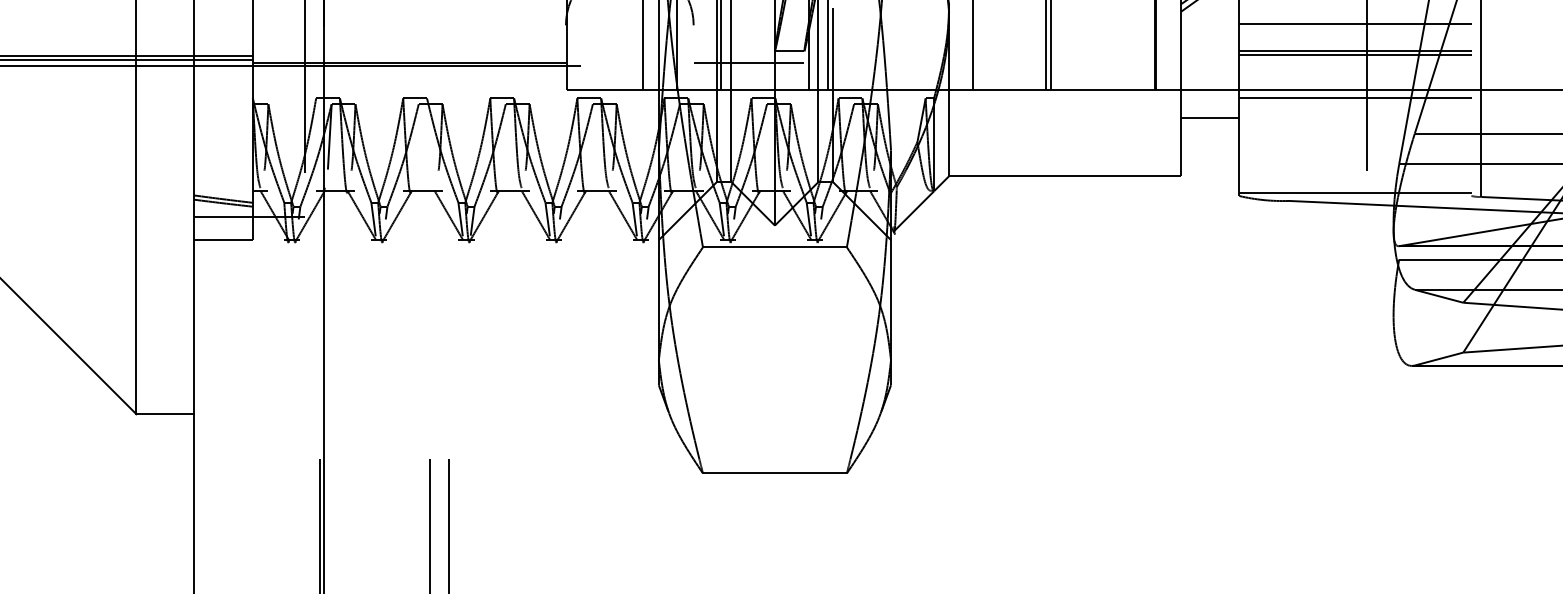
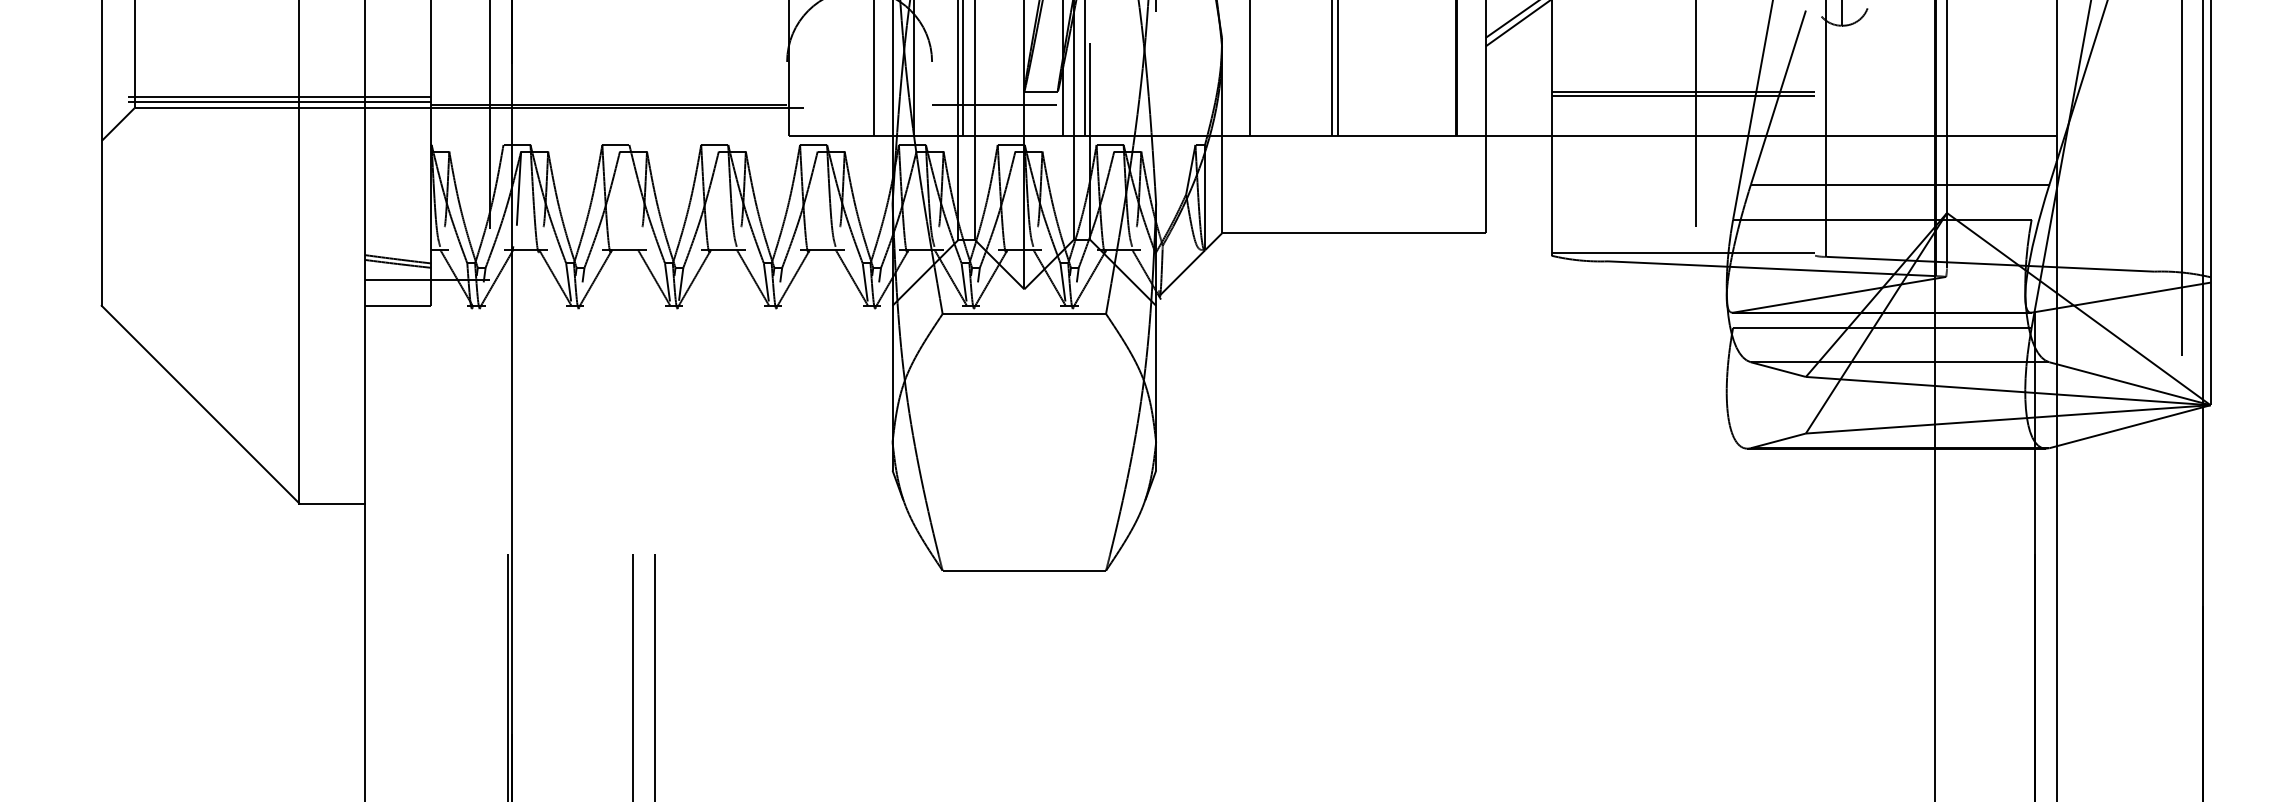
line: (1355, 24) -> (1683, 60), removed
line: (1355, 98) -> (1683, 144), removed
line: (1210, 118) -> (1518, 167), removed

